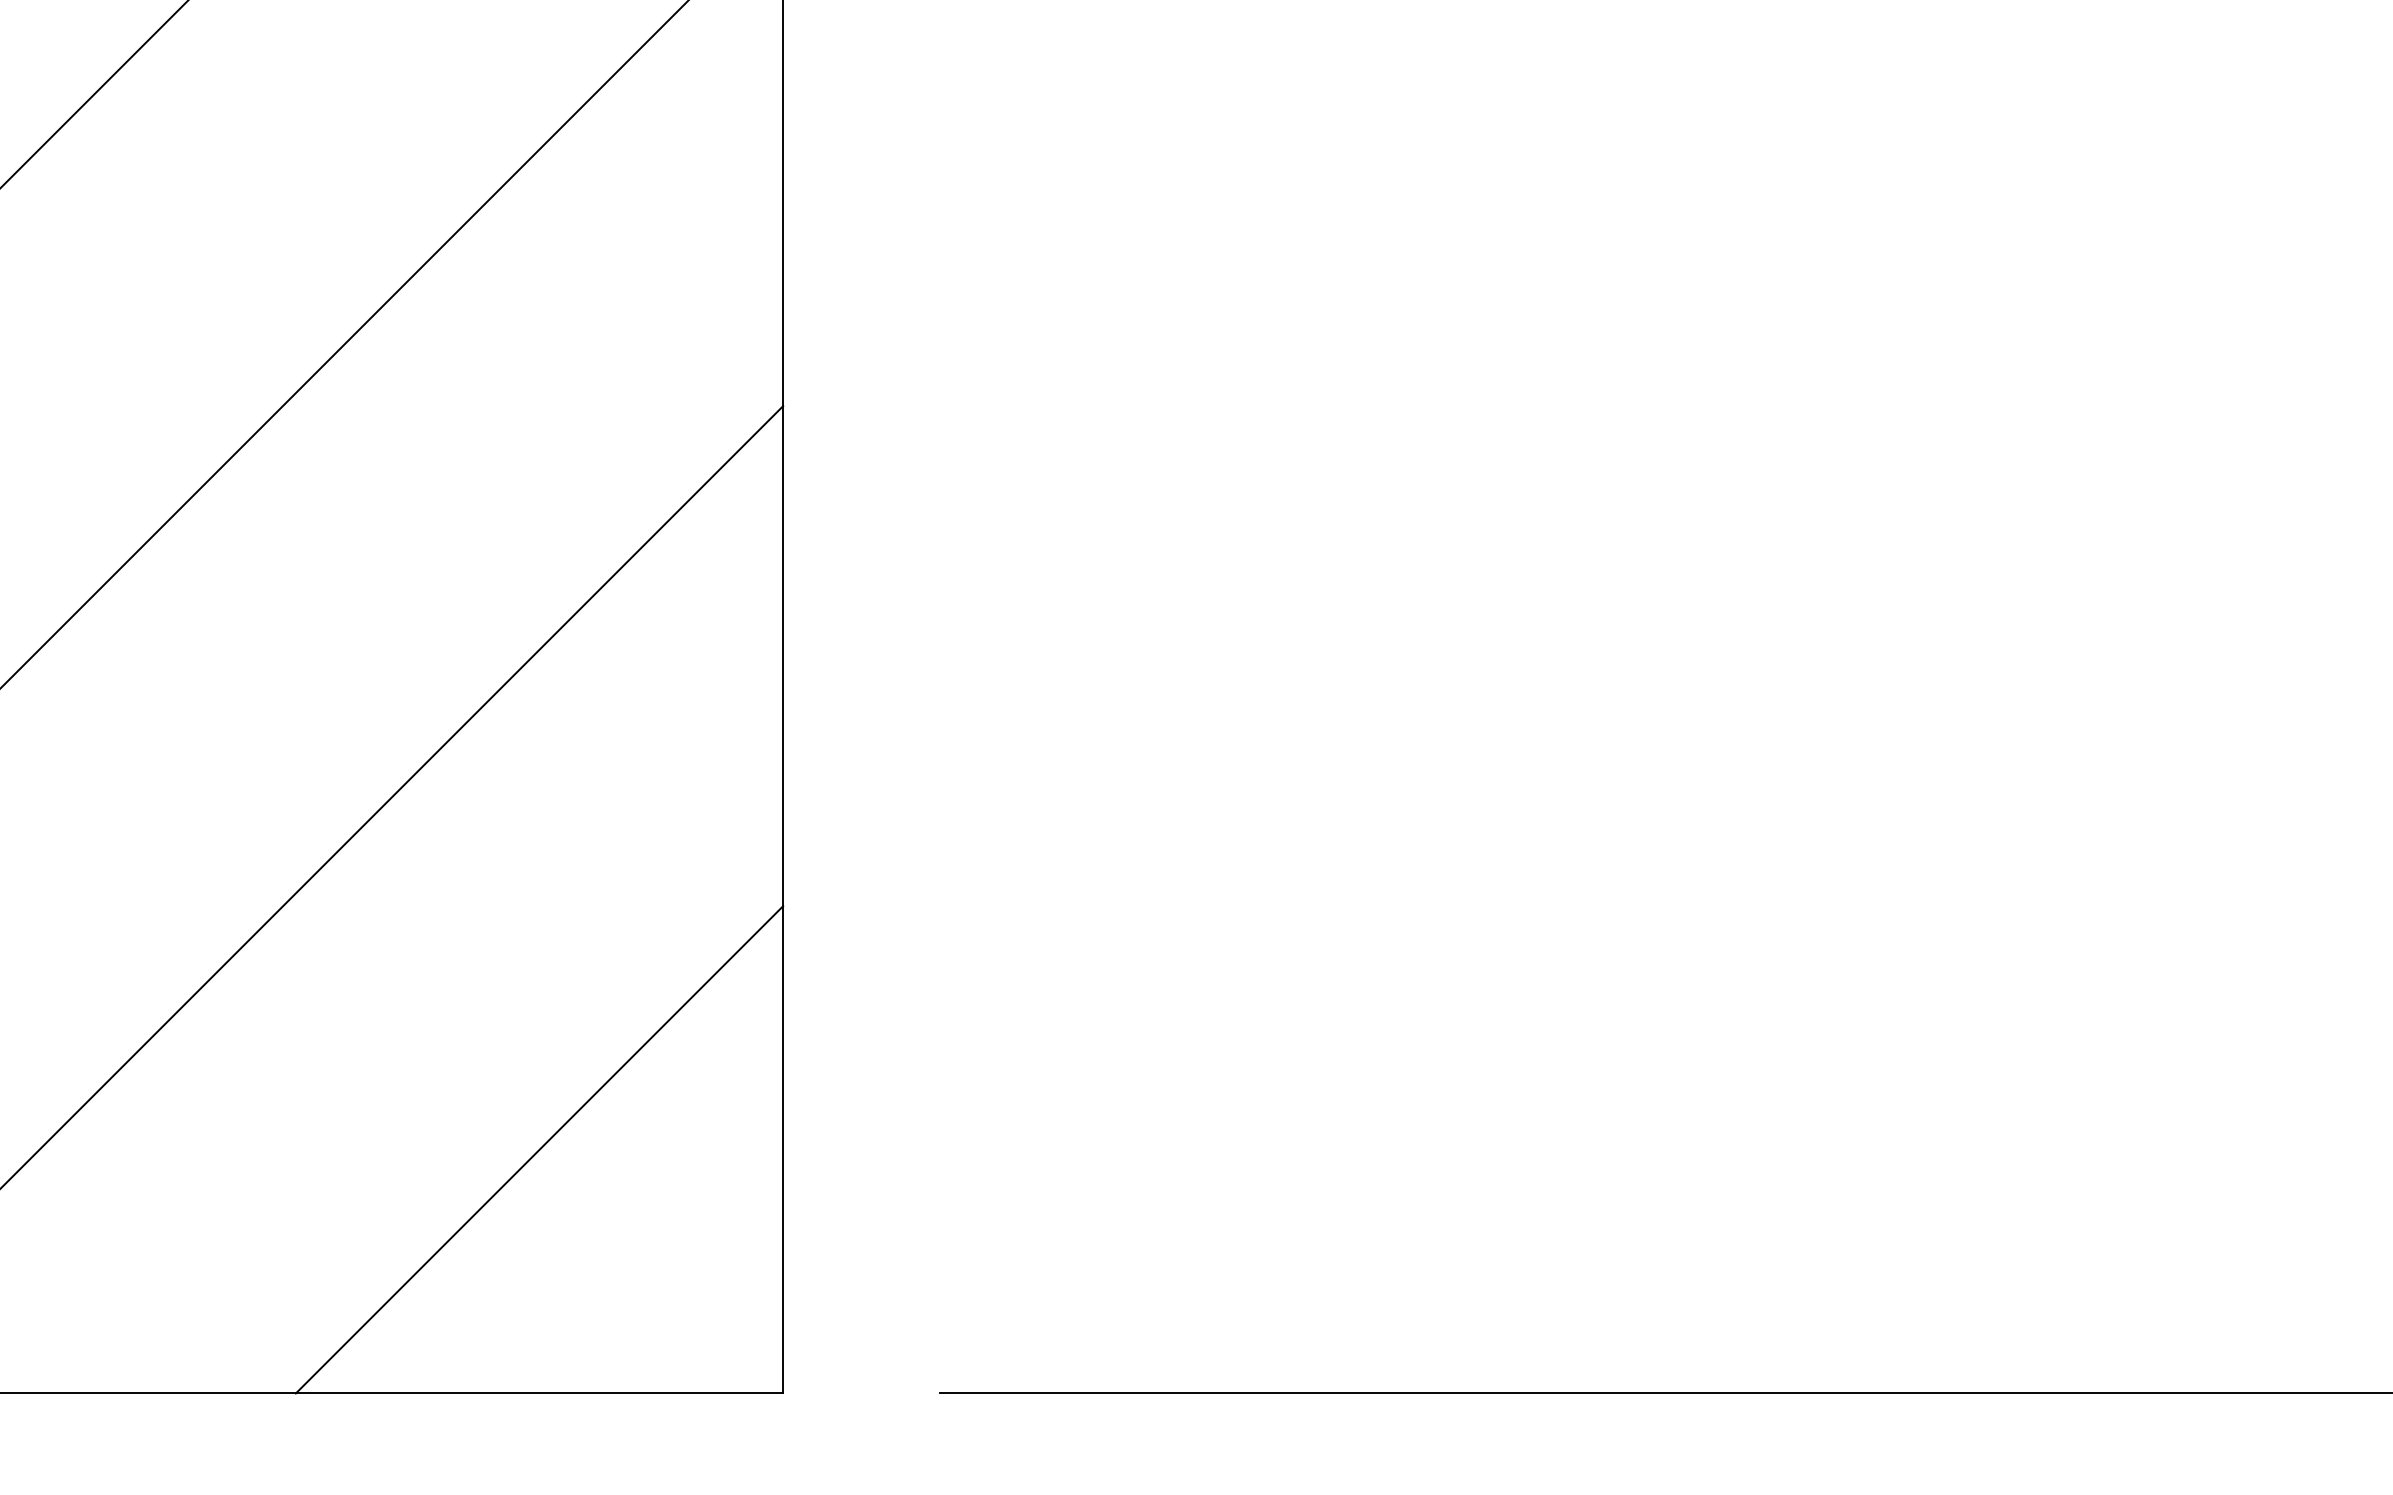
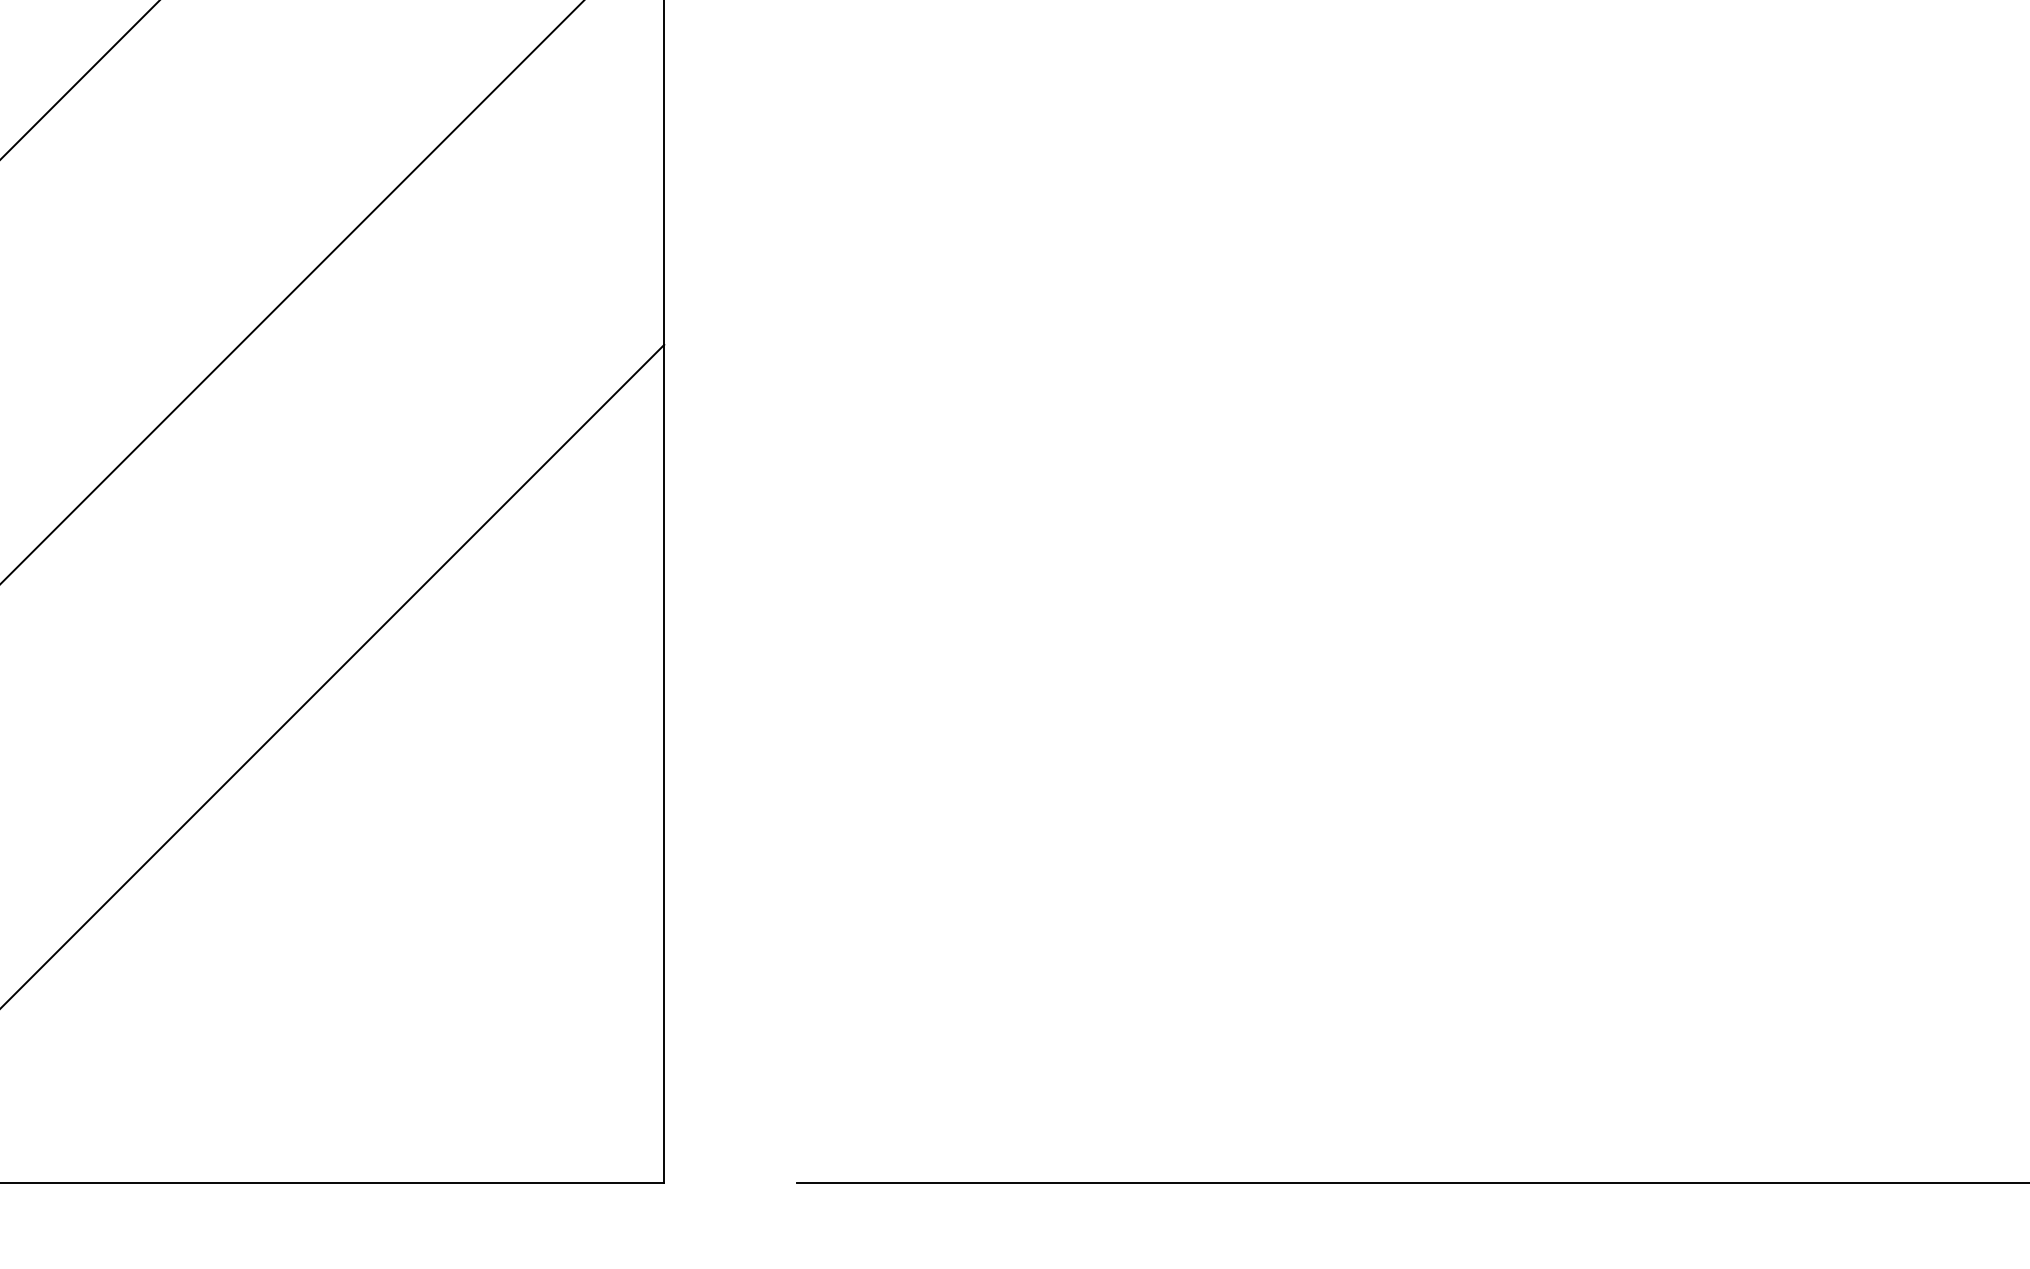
line: (539, 1149) -> (457, 975), removed

